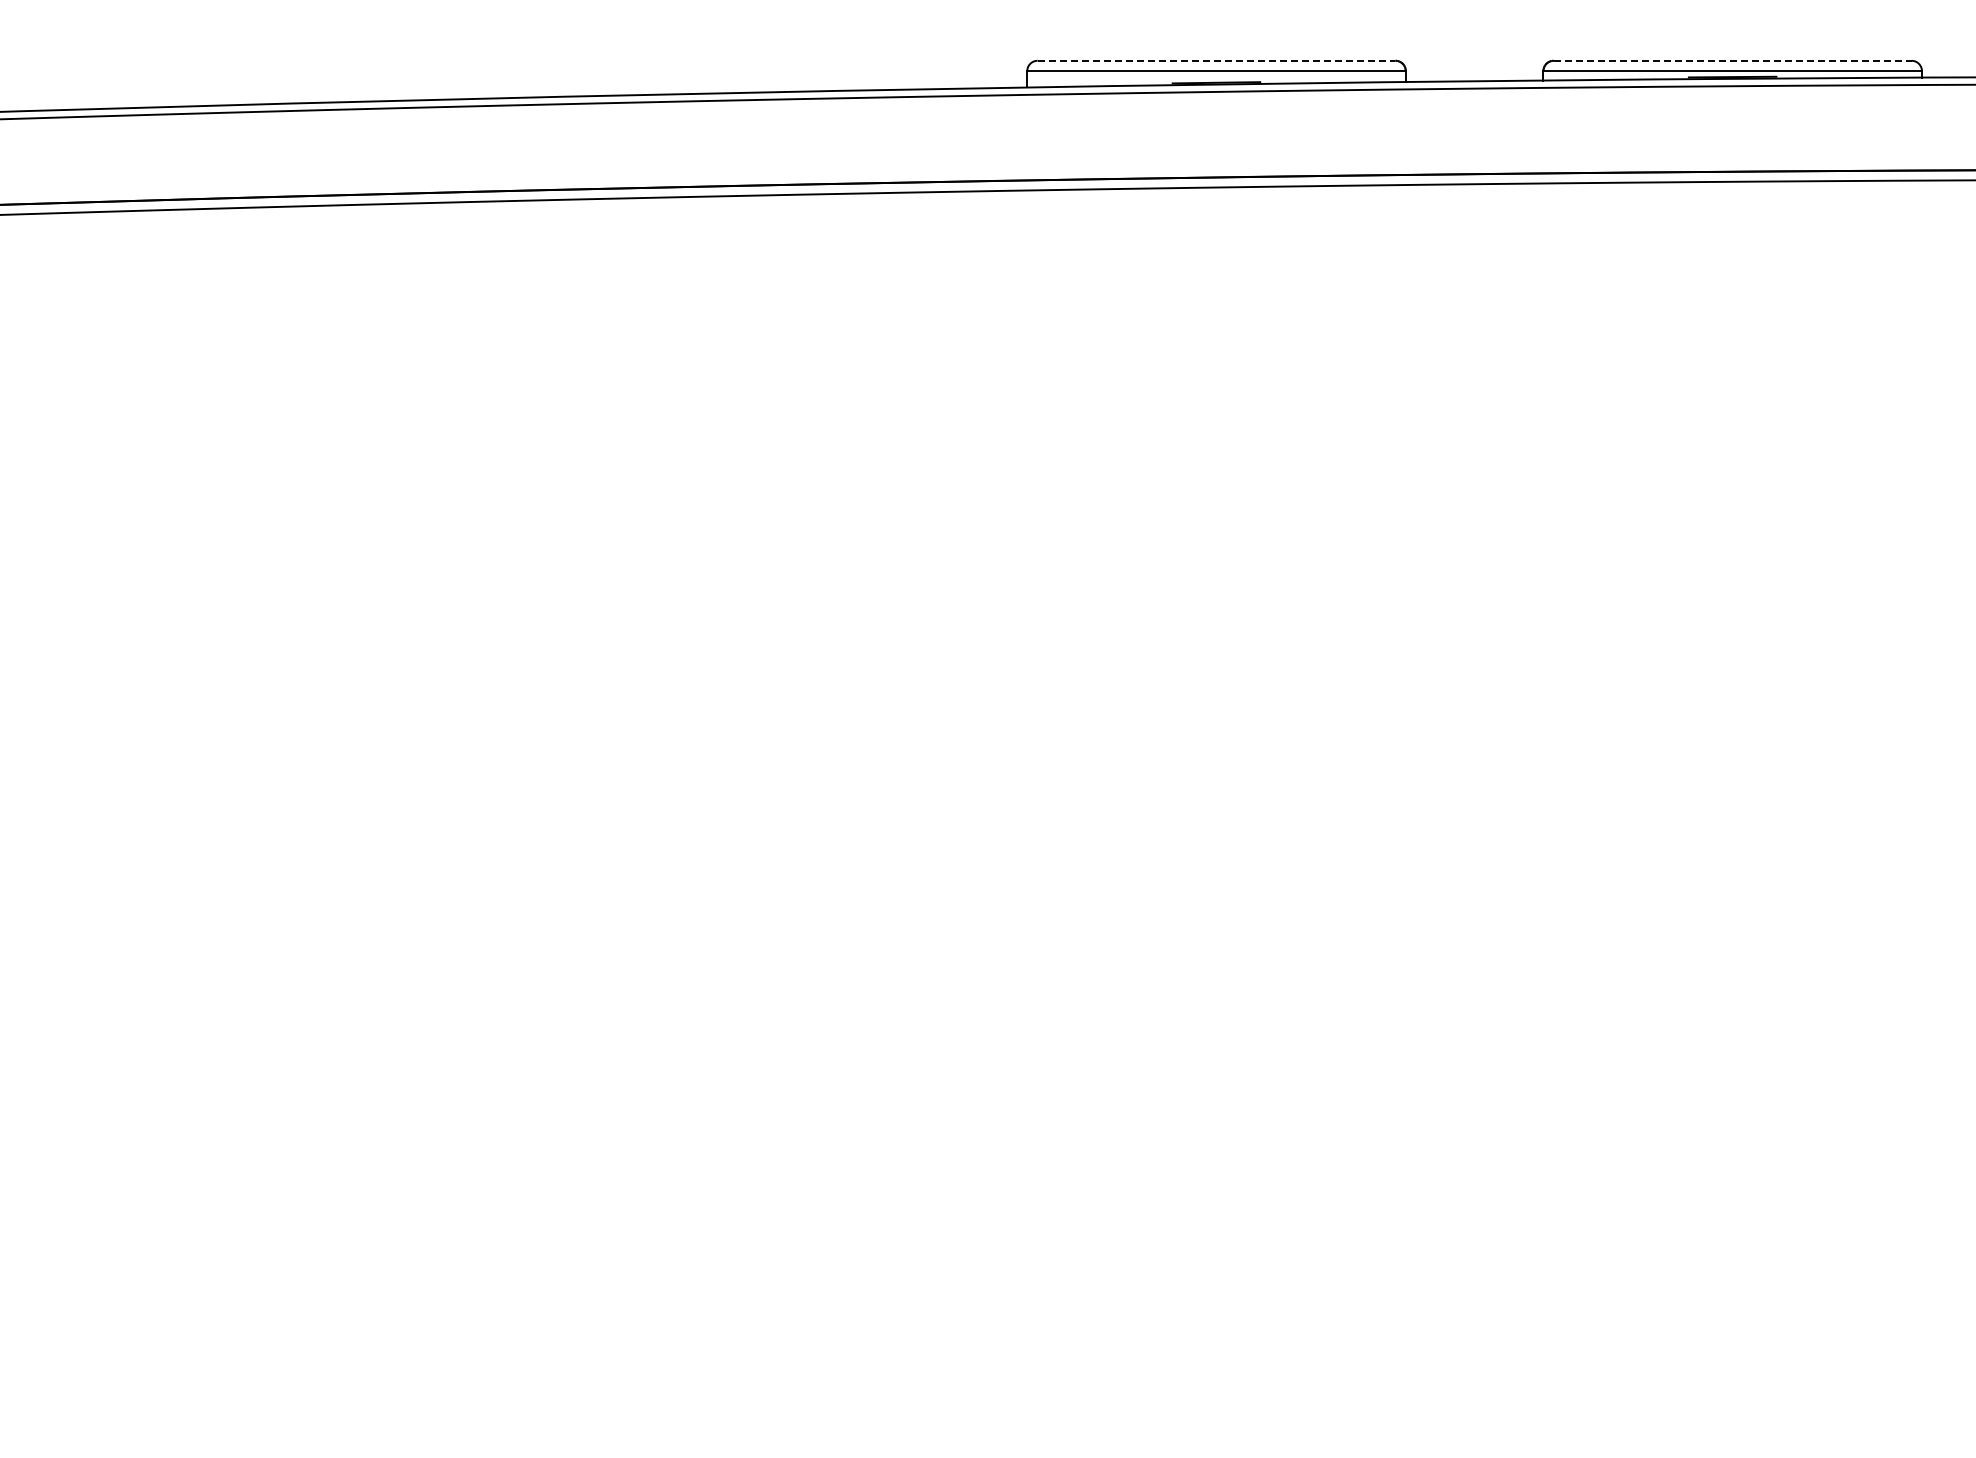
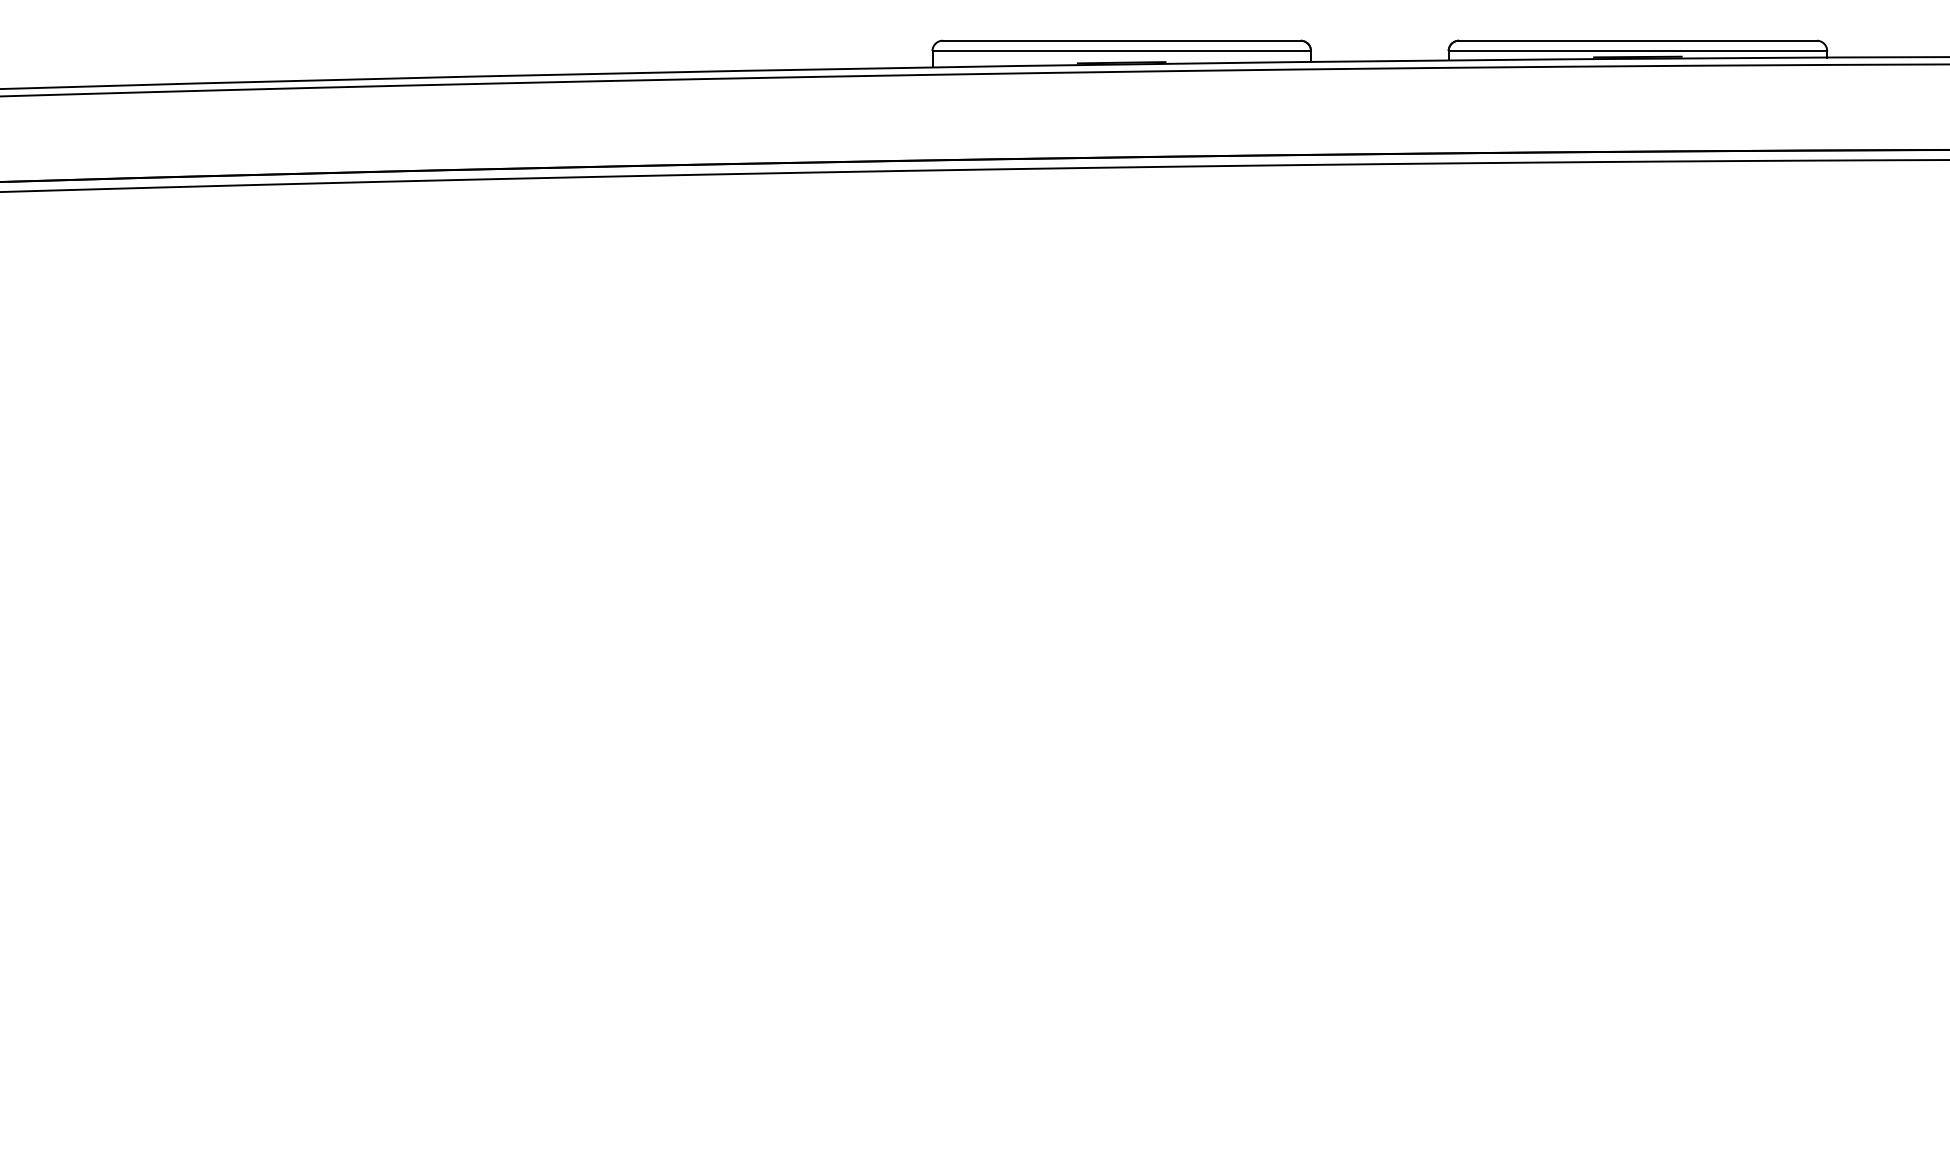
line: (1216, 60) -> (1121, 40), dashed -> solid
line: (1732, 60) -> (1637, 40), dashed -> solid

